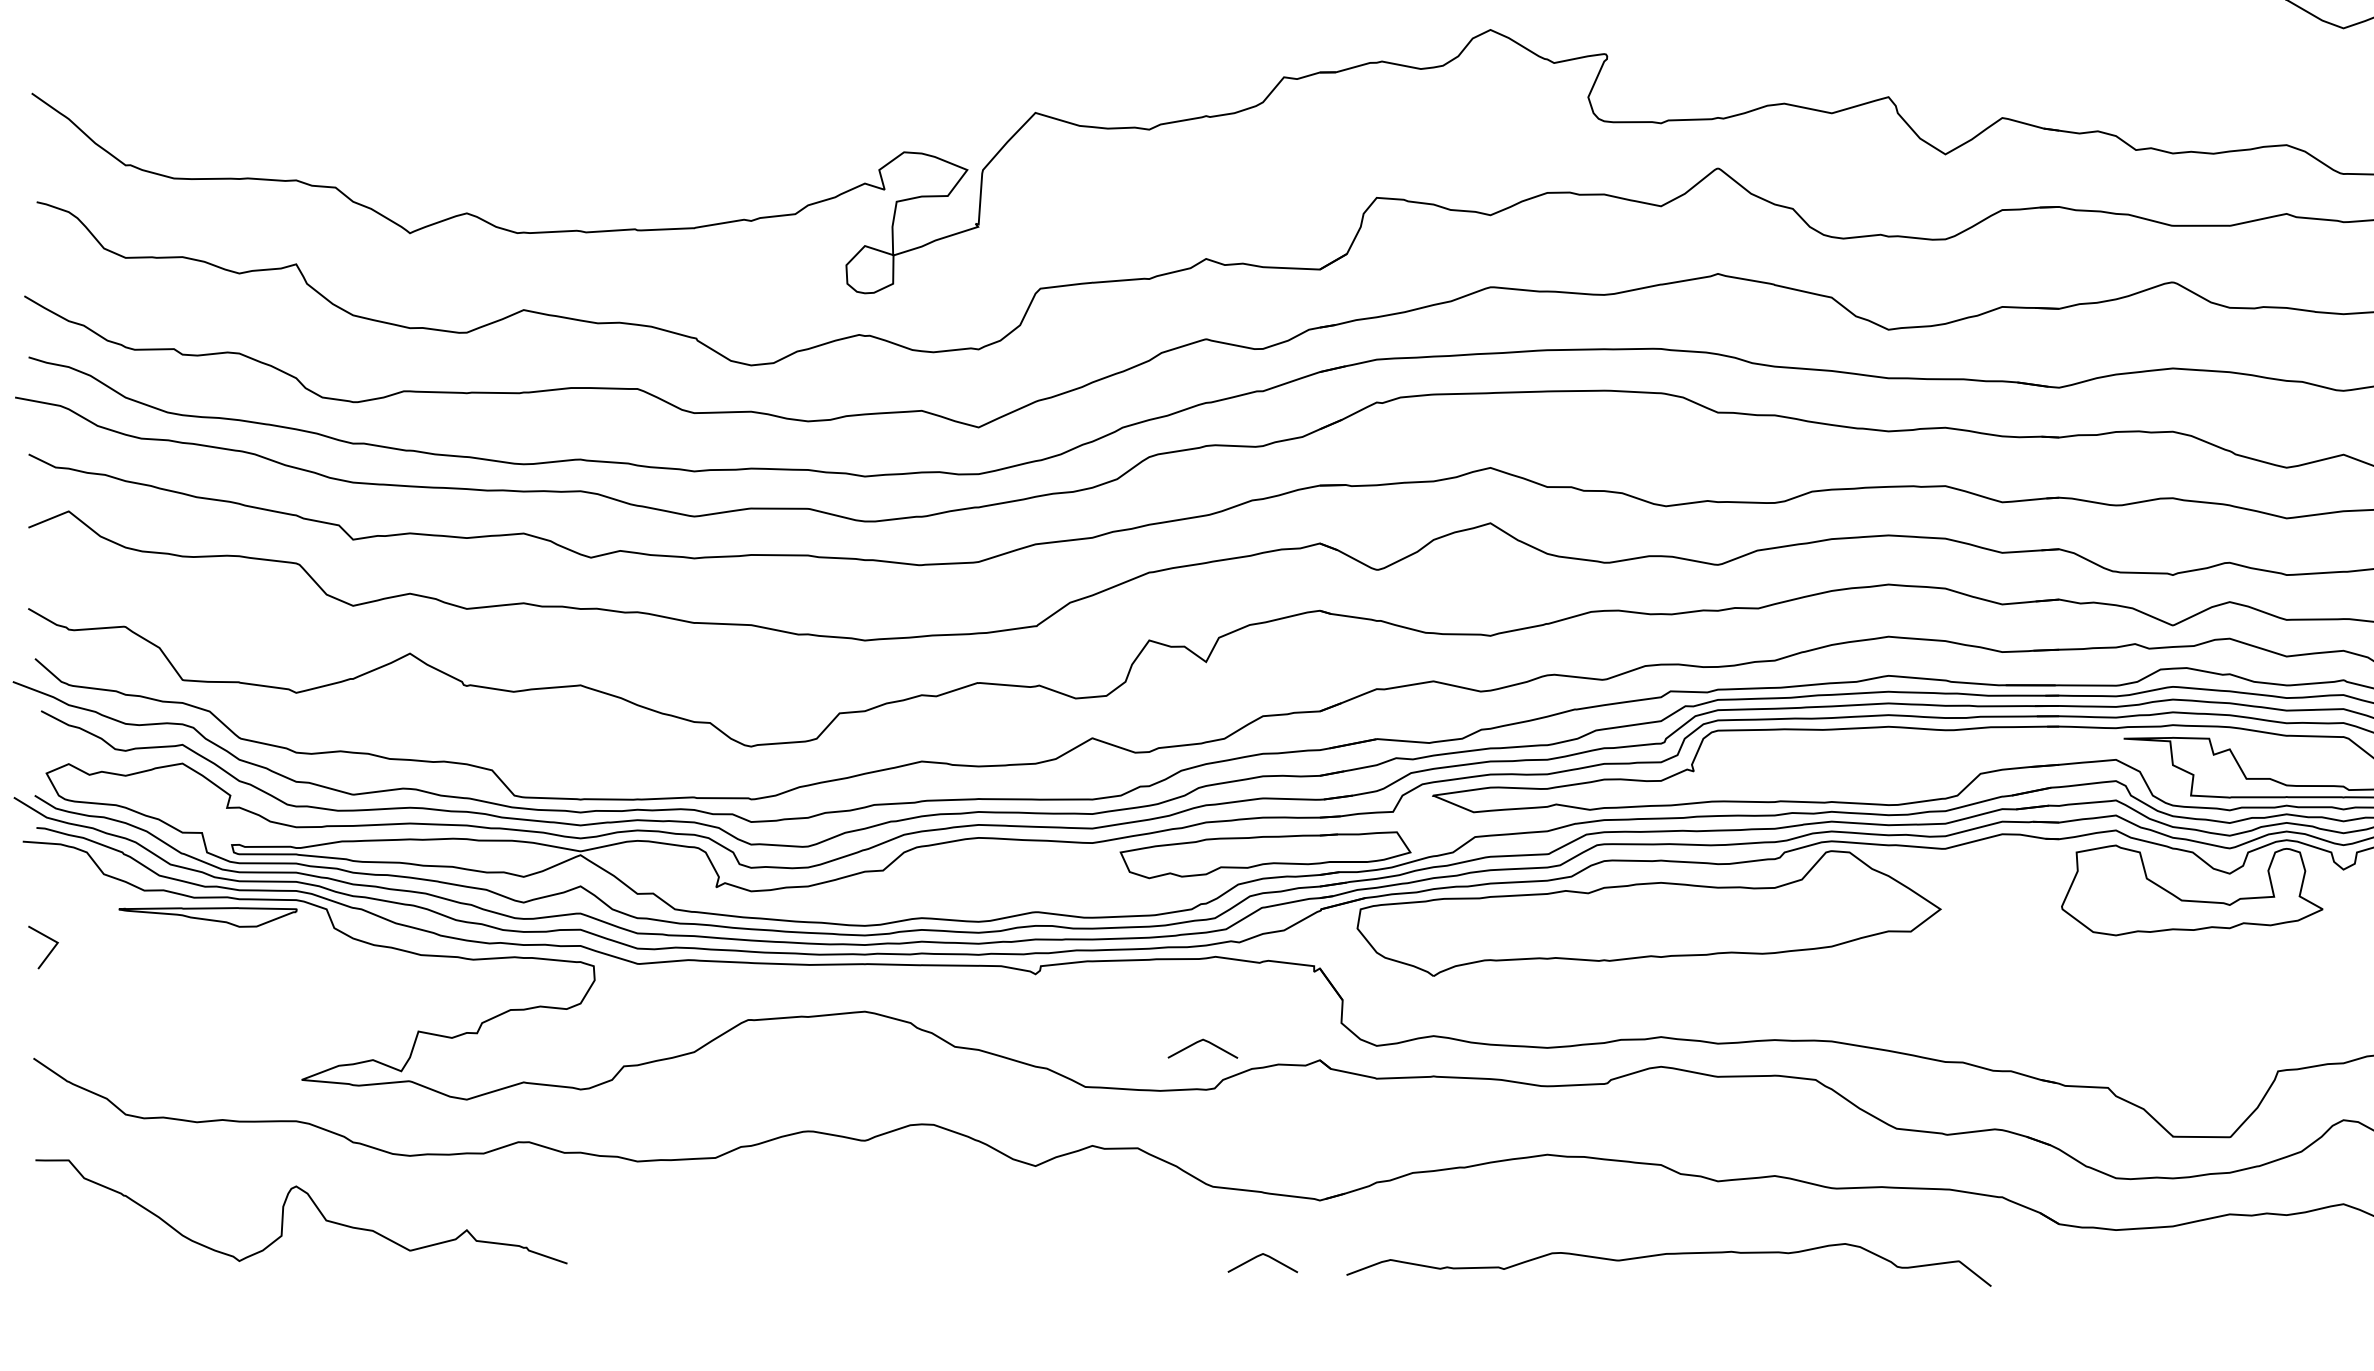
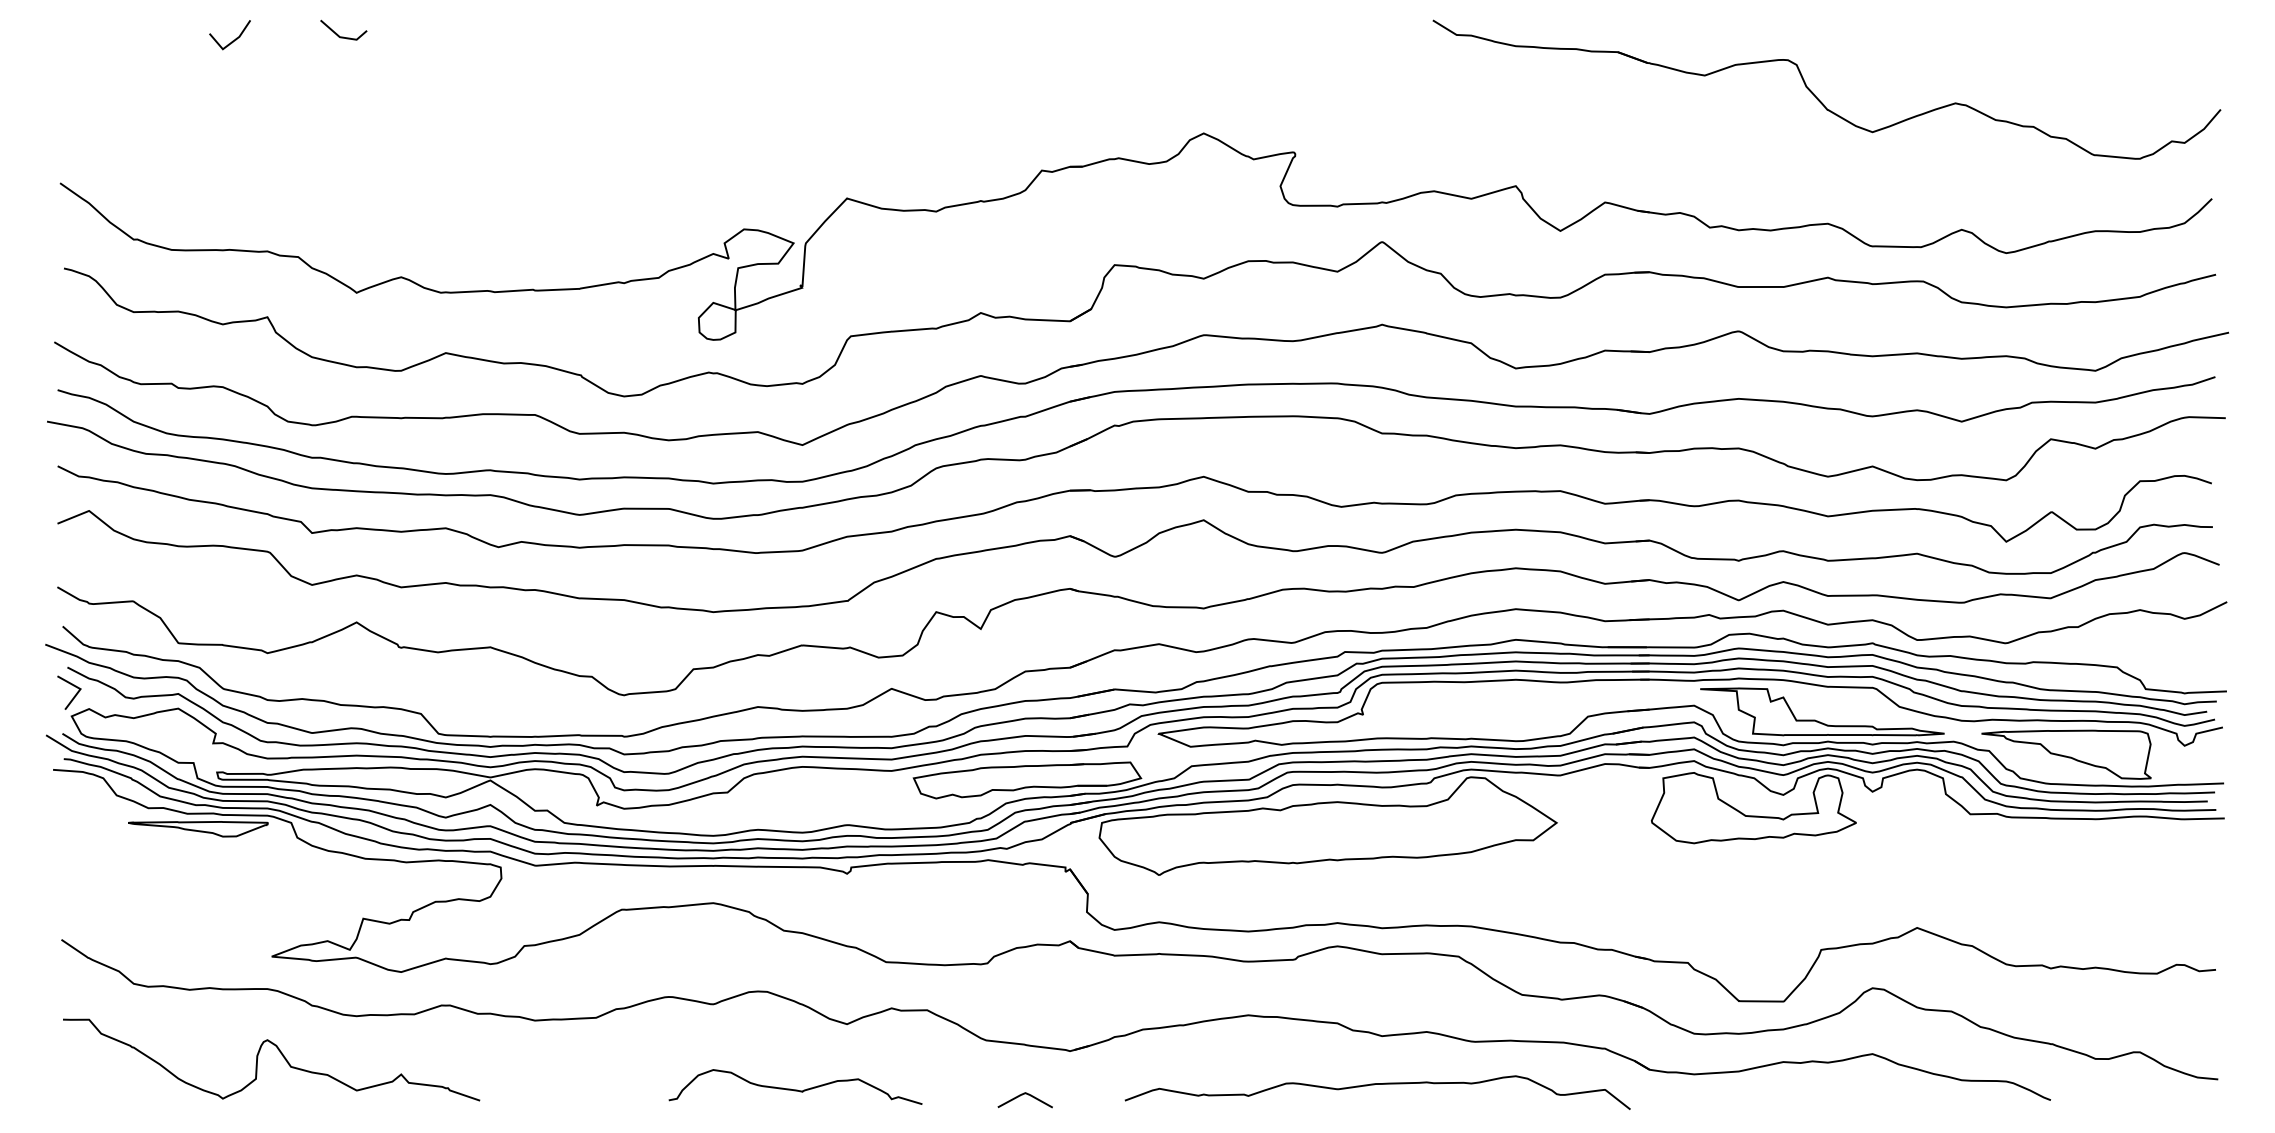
line: (48, 952) -> (73, 696), moved
line: (1199, 1042) -> (975, 927), removed
curve: (969, 1249) -> (795, 1089), added
curve: (1664, 1255) -> (1374, 1085), moved

